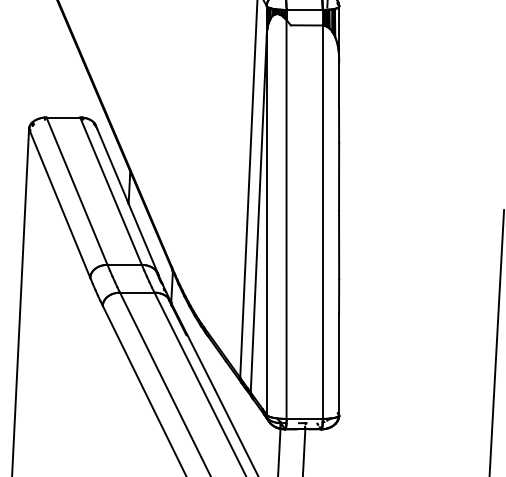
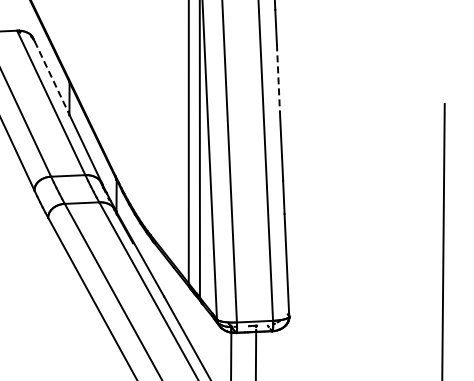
line: (112, 165) -> (51, 77), solid -> dashed
line: (339, 176) -> (278, 77), solid -> dashed

